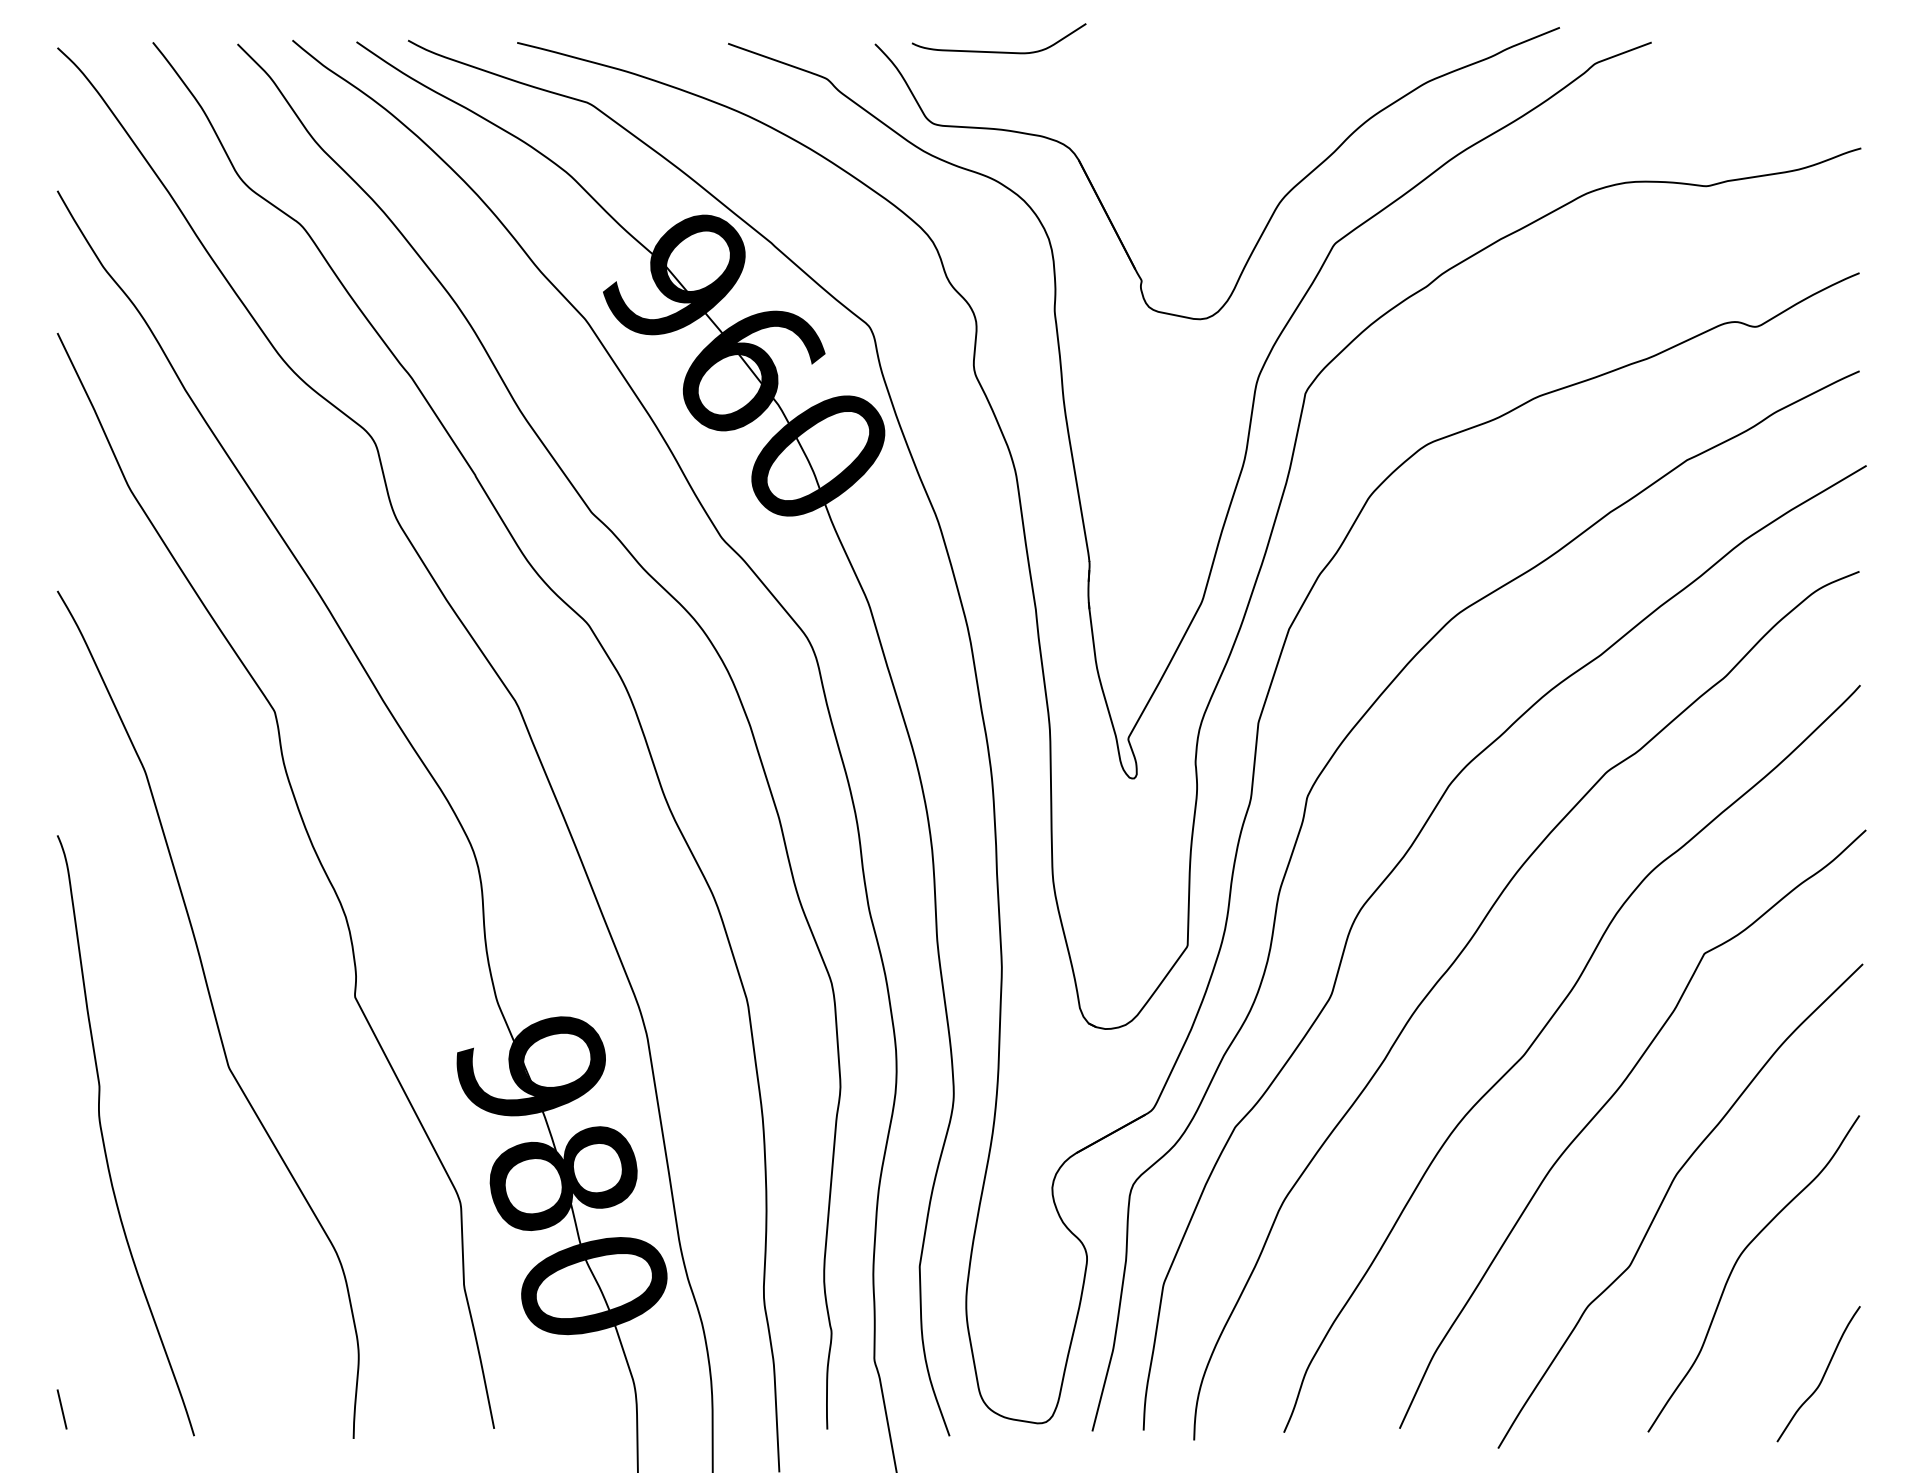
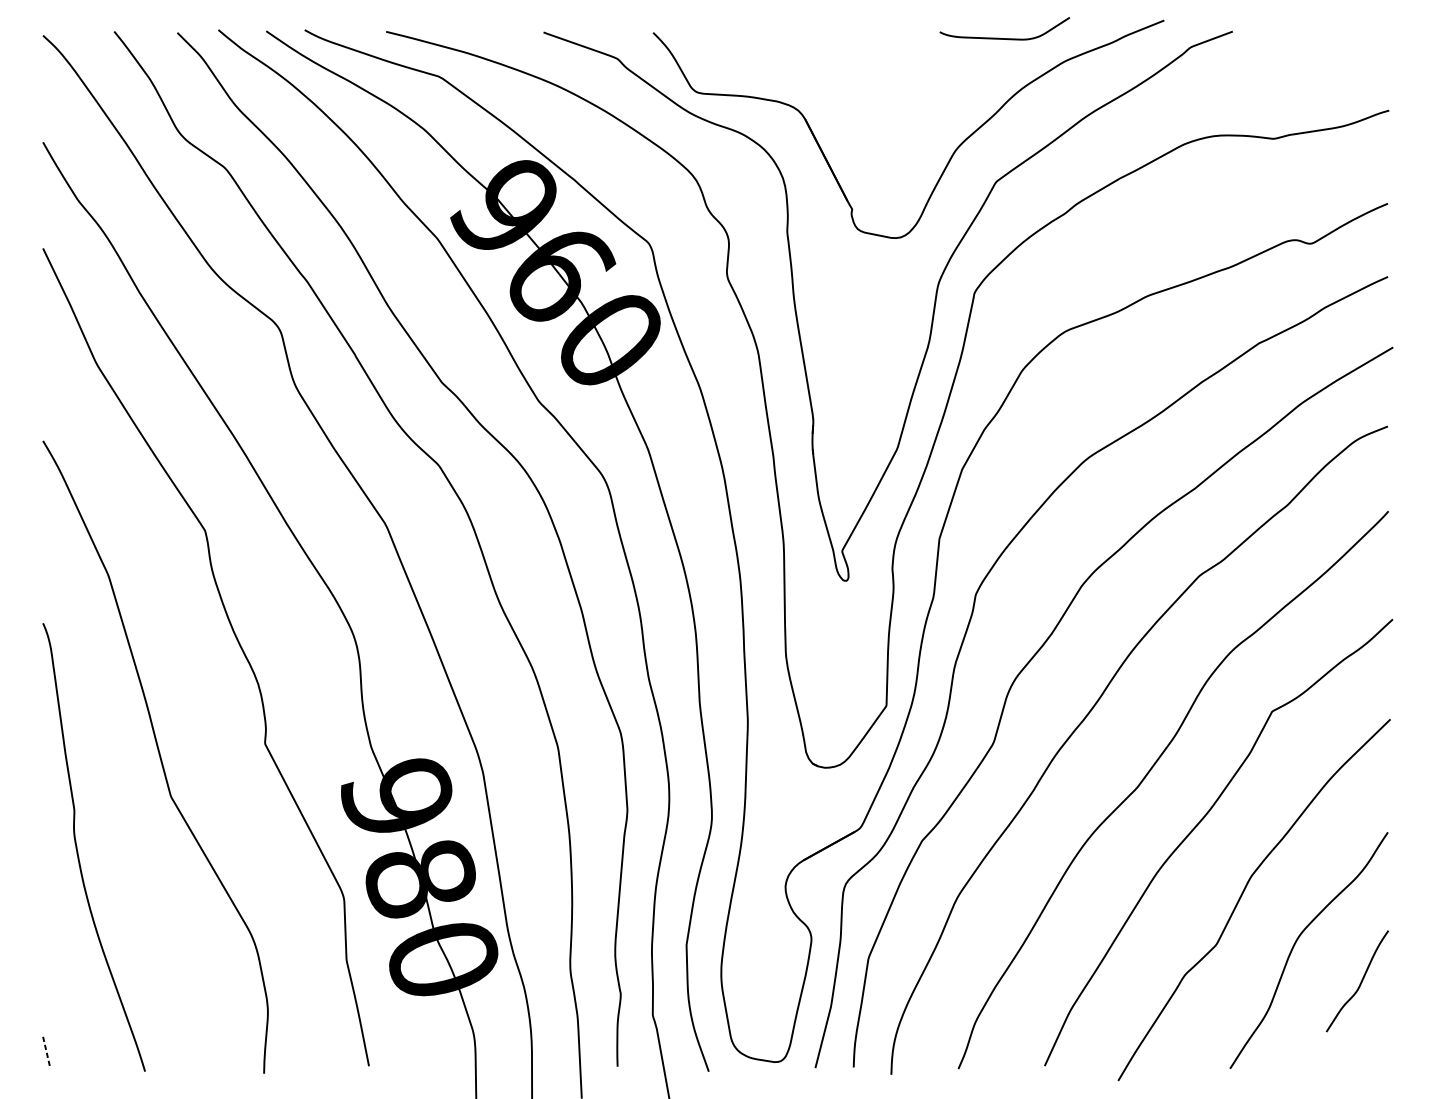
curve: (998, 51) -> (1004, 38), moved
curve: (1822, 1376) -> (1360, 983), moved
line: (62, 1409) -> (46, 1051), solid -> dashed

